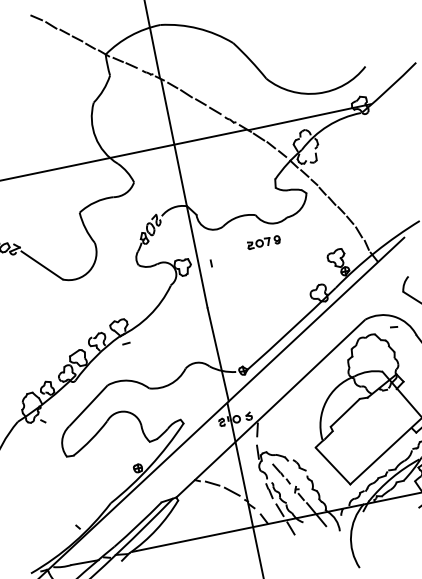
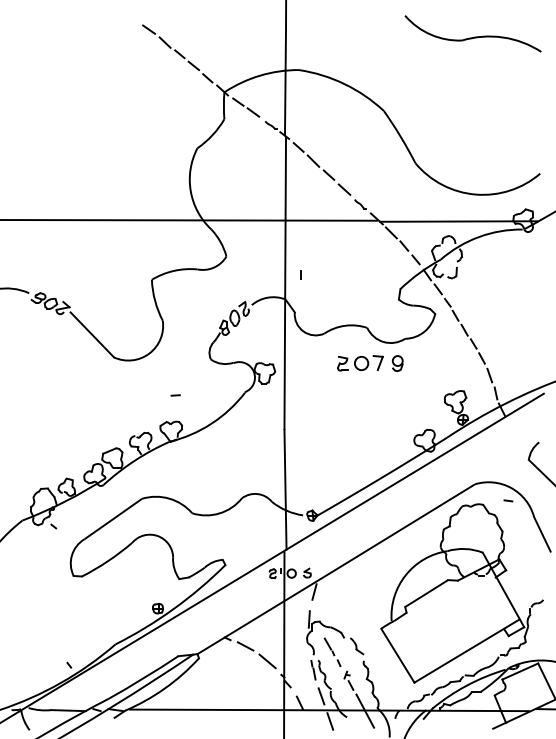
part: (263, 242) -> (370, 363), size x1.6
line: (211, 263) -> (300, 274), moved
line: (126, 343) -> (175, 395), moved

